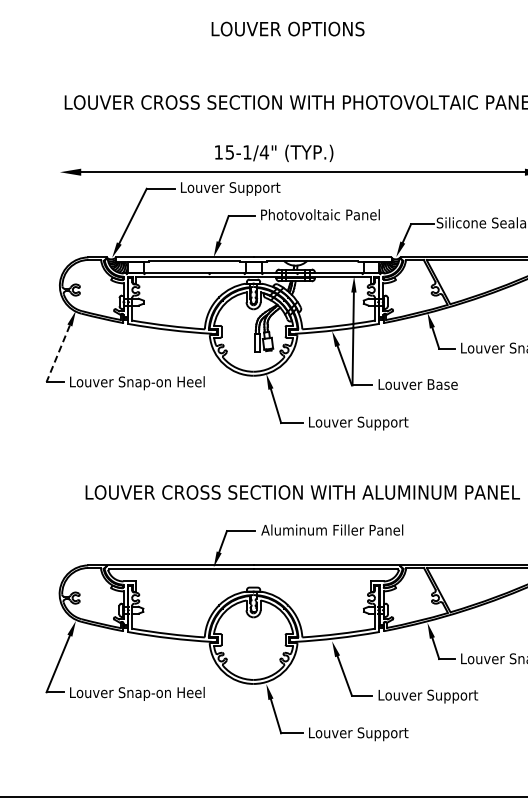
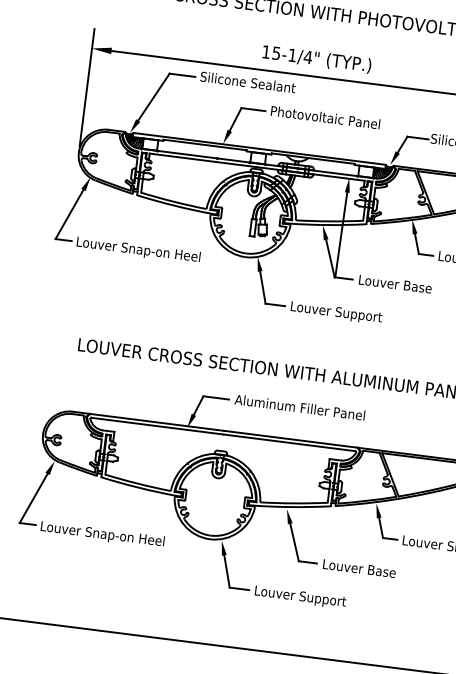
text: (274, 153) -> (317, 59), moved
text: (232, 188) -> (248, 83), Louver Support -> Silicone Sealant
line: (59, 214) -> (86, 87), added
line: (58, 353) -> (69, 214), dashed -> solid
text: (452, 696) -> (390, 573), Louver Support -> Louver Base

